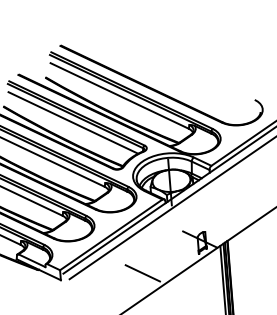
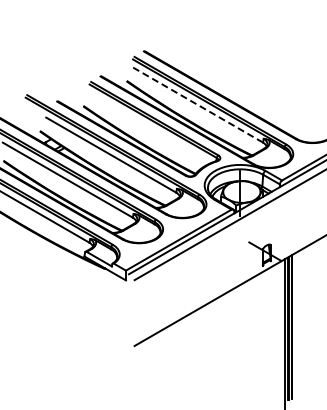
line: (119, 95) -> (197, 104), solid -> dashed
line: (73, 122) -> (150, 127), removed
line: (142, 272) -> (206, 279), removed

